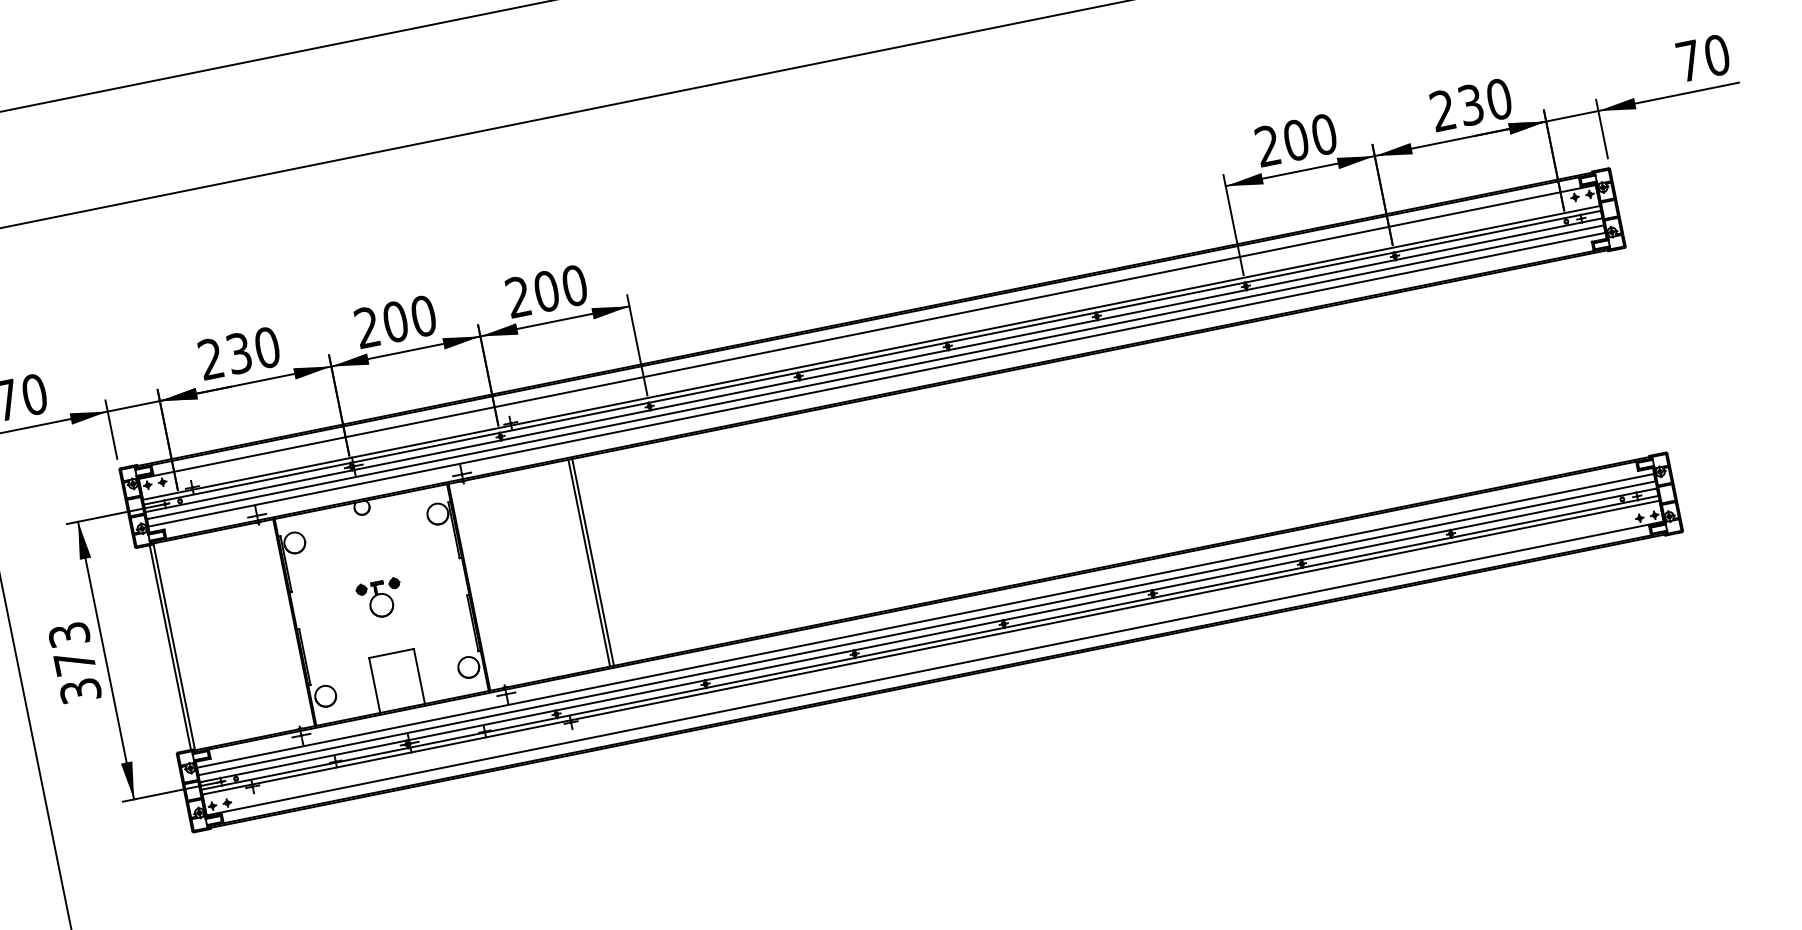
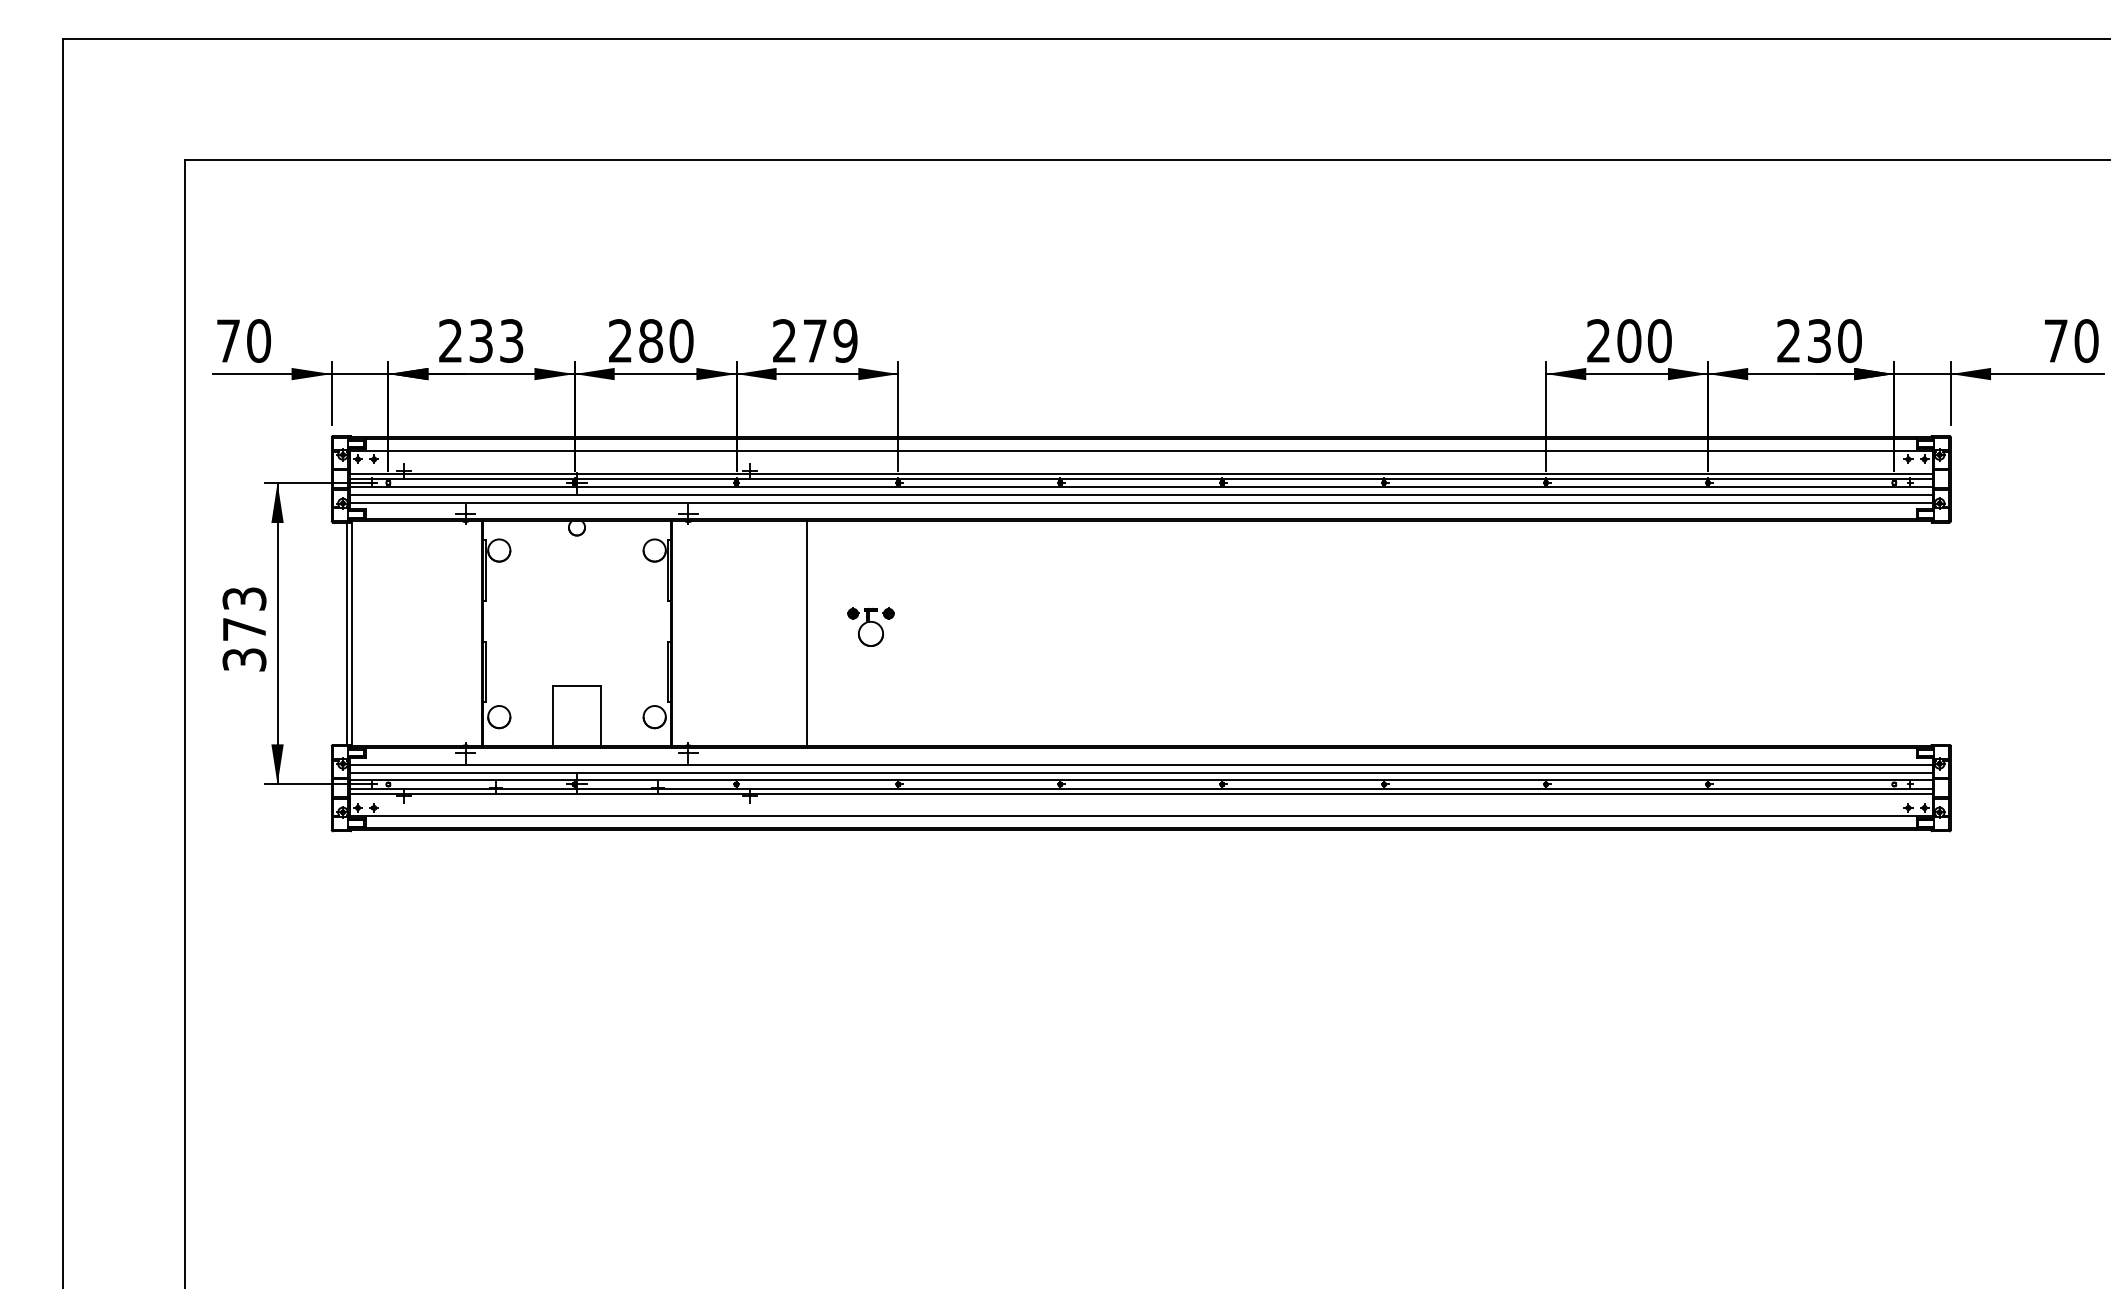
text: (560, 288) -> (830, 340), 200 -> 279
text: (395, 321) -> (651, 340), 200 -> 280
text: (267, 347) -> (511, 340), 230 -> 233
line: (589, 563) -> (802, 633), removed
part: (379, 598) -> (870, 626), moved

